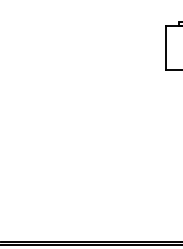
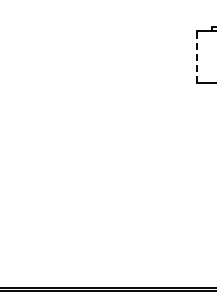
line: (166, 47) -> (197, 56), solid -> dashed

